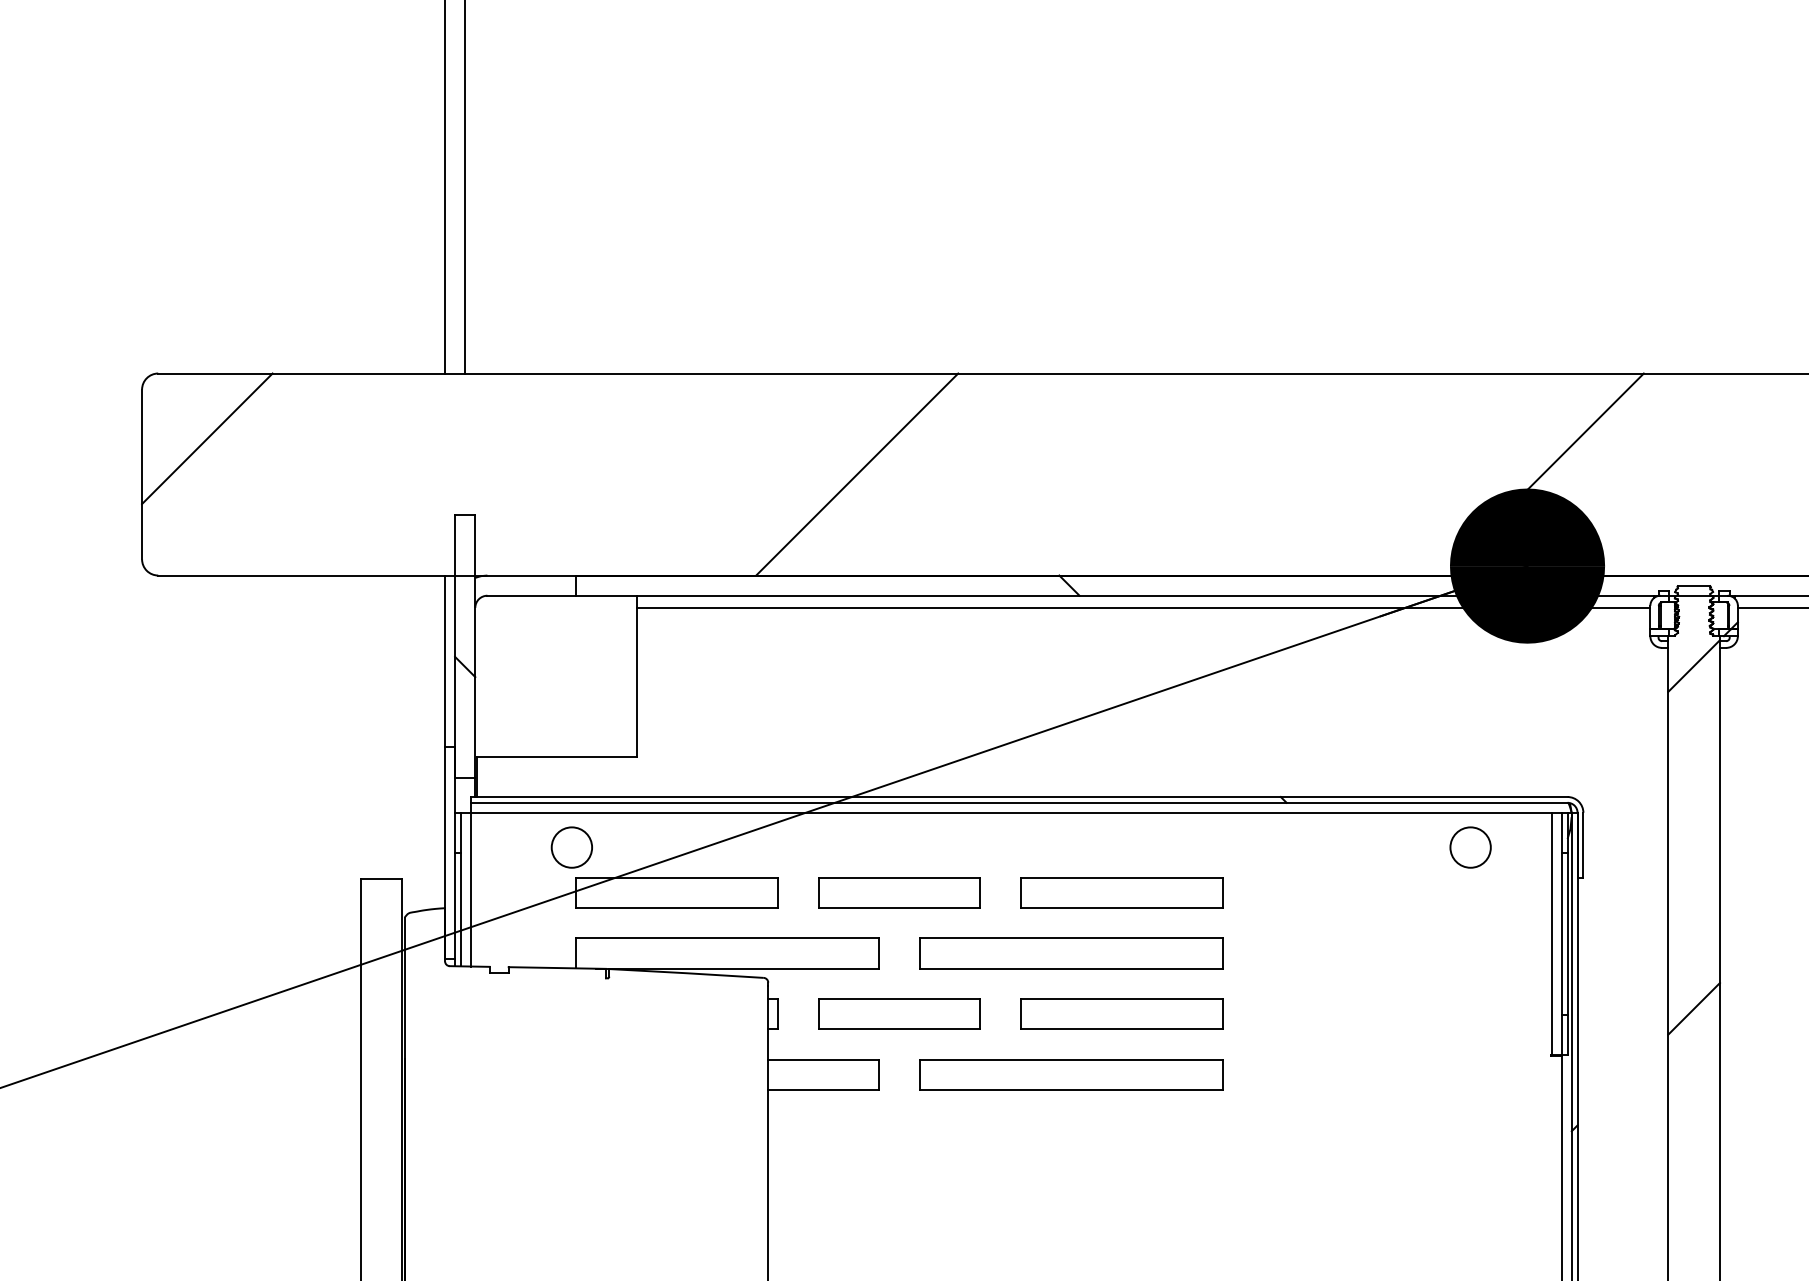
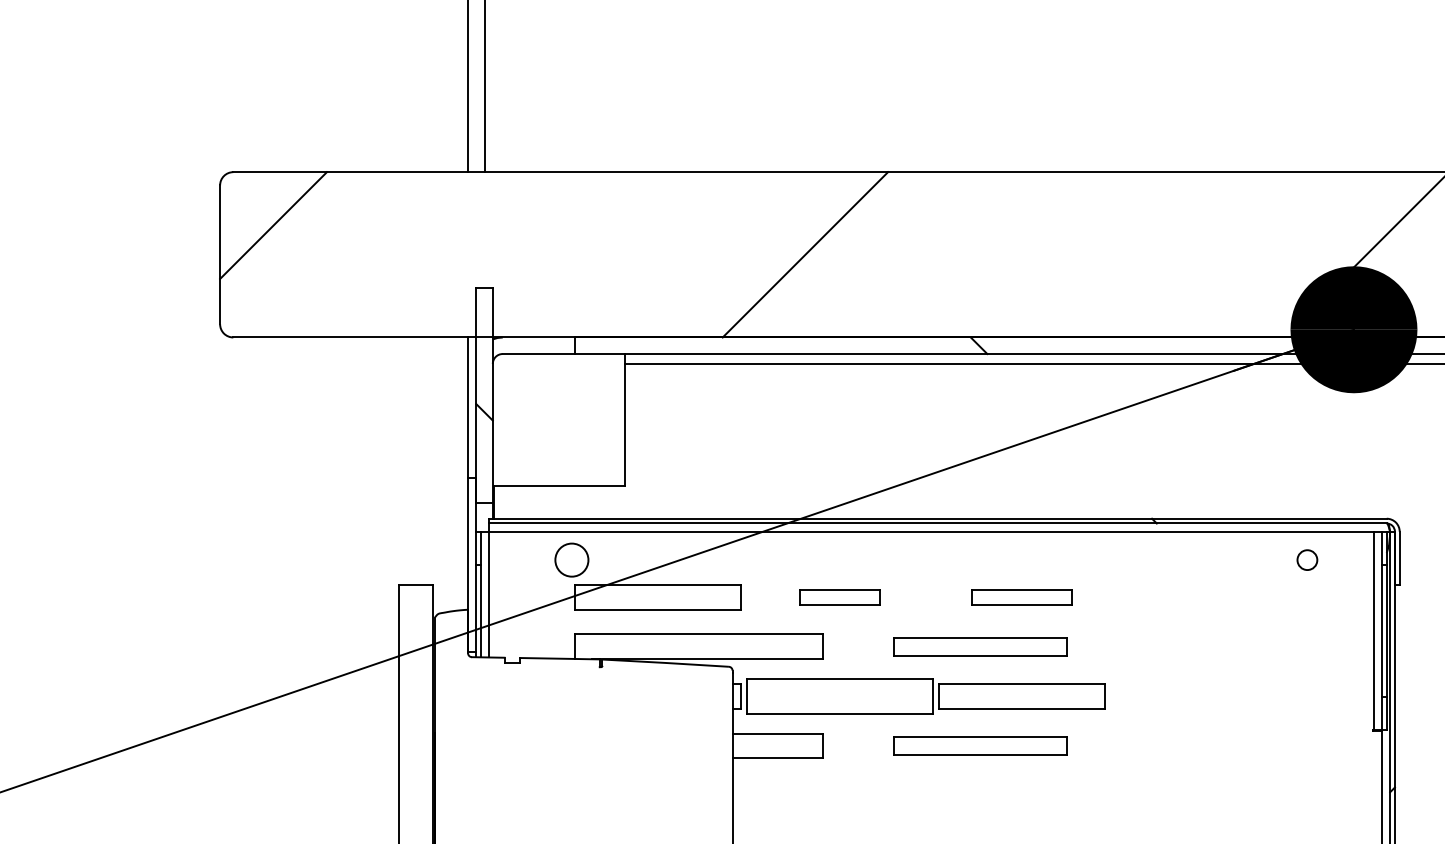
circle: (1470, 847) -> (1307, 560), size x0.6
part: (899, 892) -> (839, 596), size x0.6
part: (1121, 892) -> (1021, 596), size x0.6
part: (1071, 953) -> (980, 646), size x0.7
part: (899, 1013) -> (839, 695), size x1.4
part: (1071, 1074) -> (980, 745), size x0.7

